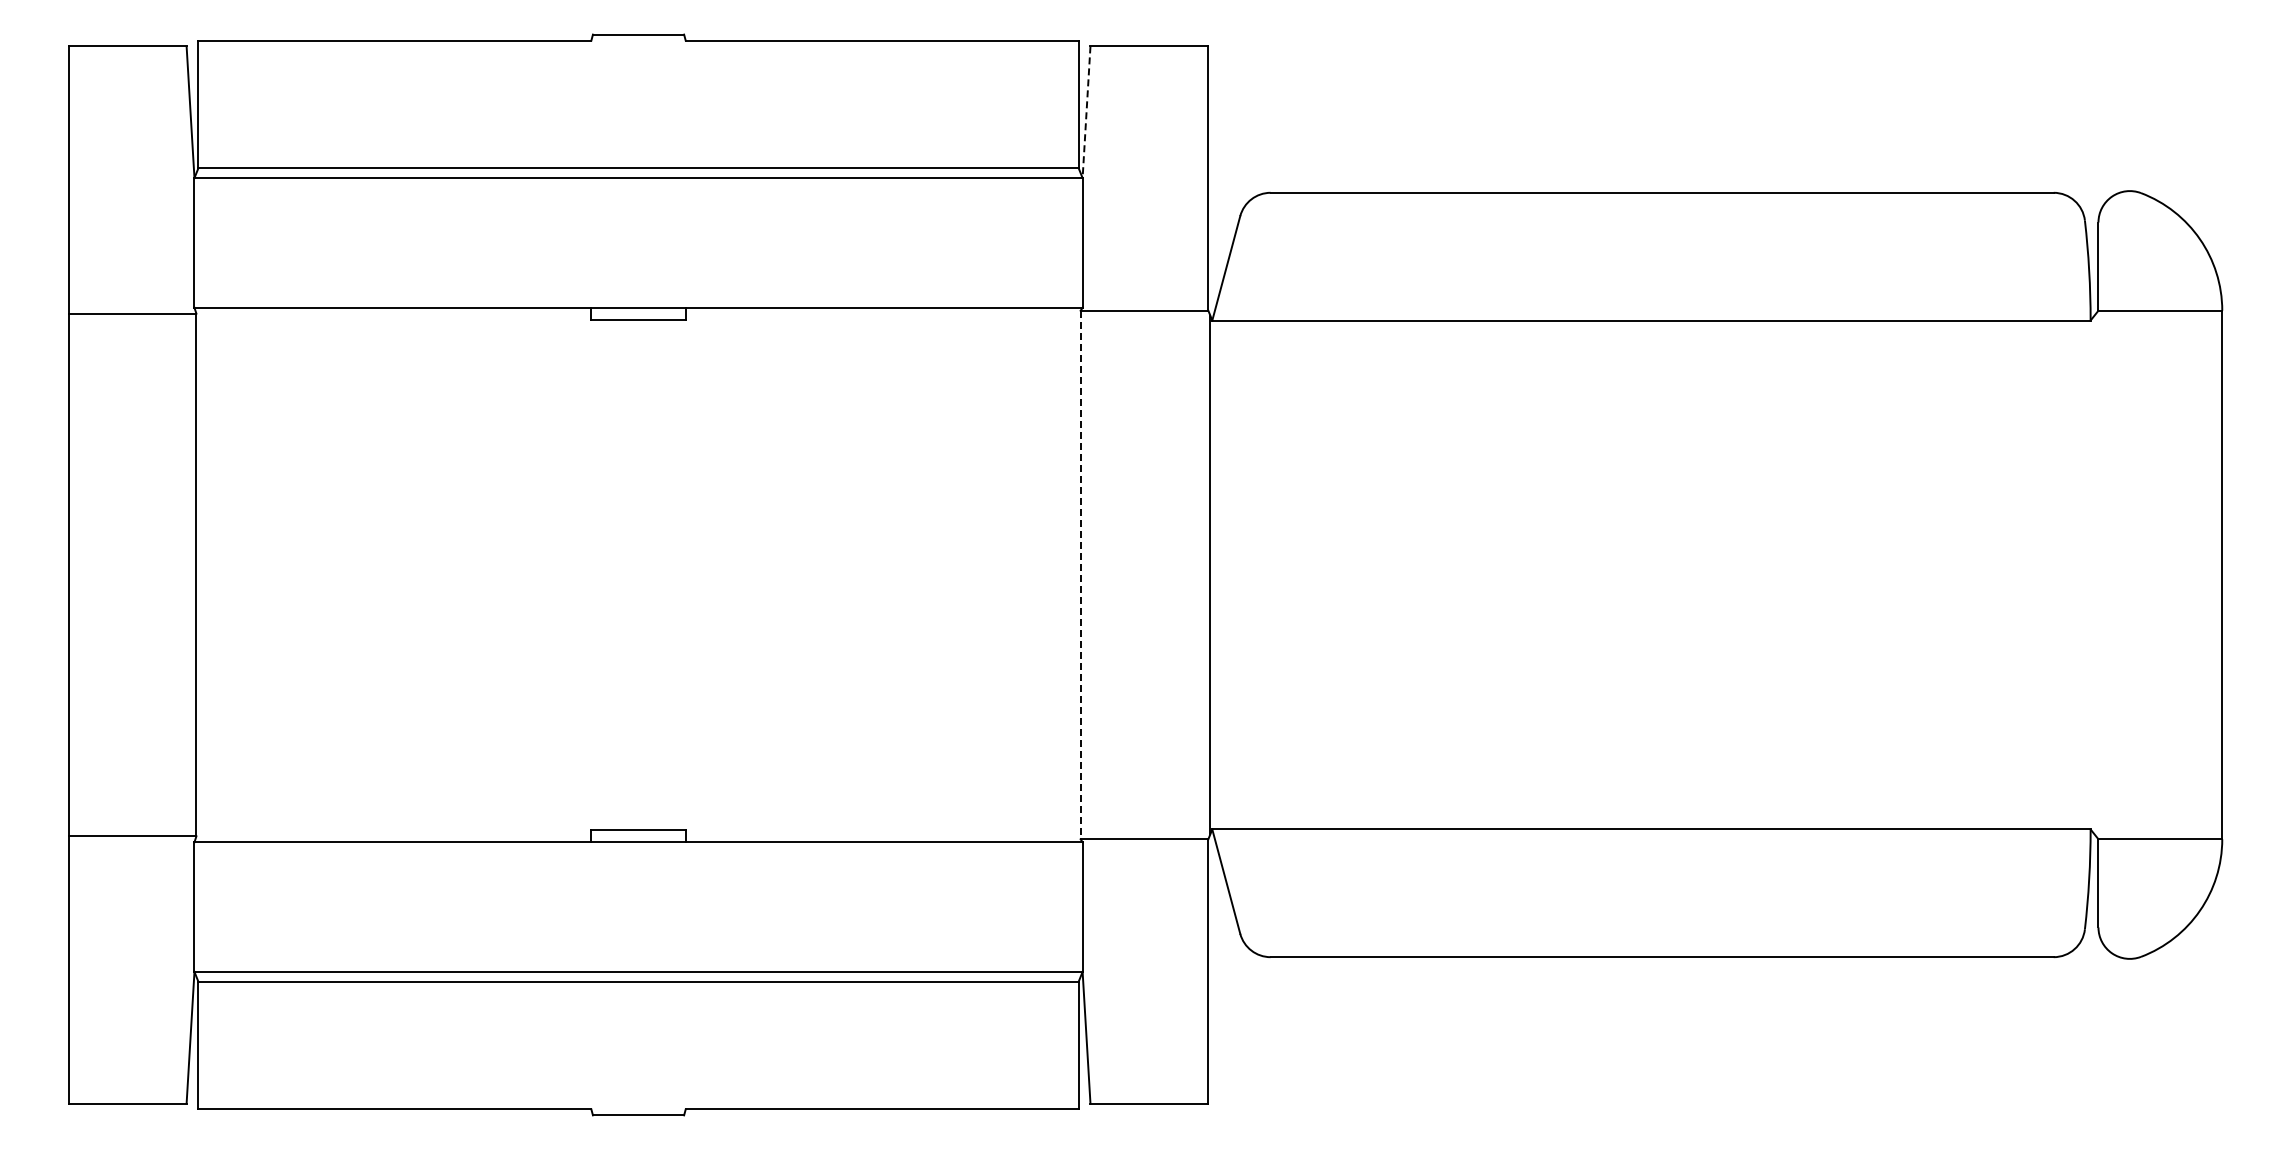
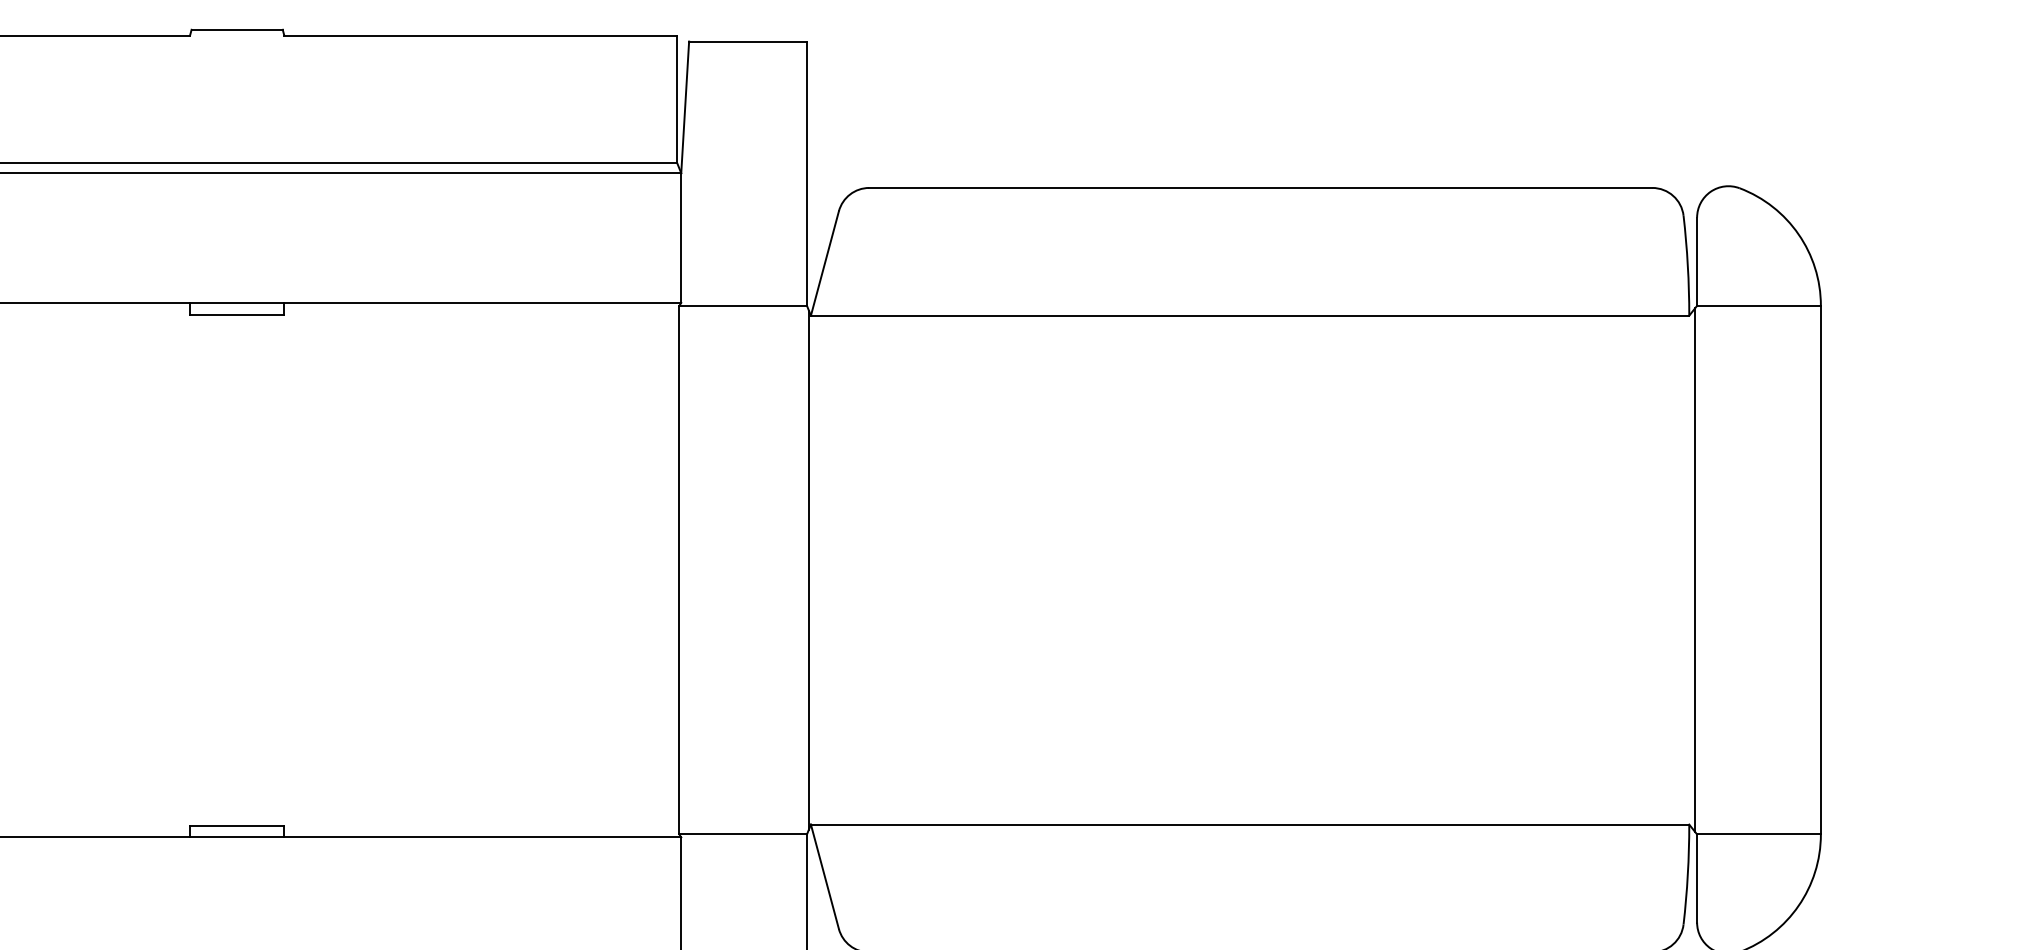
line: (1086, 112) -> (685, 107), dashed -> solid
line: (2096, 574) -> (1695, 569), added
line: (1080, 575) -> (679, 570), dashed -> solid

